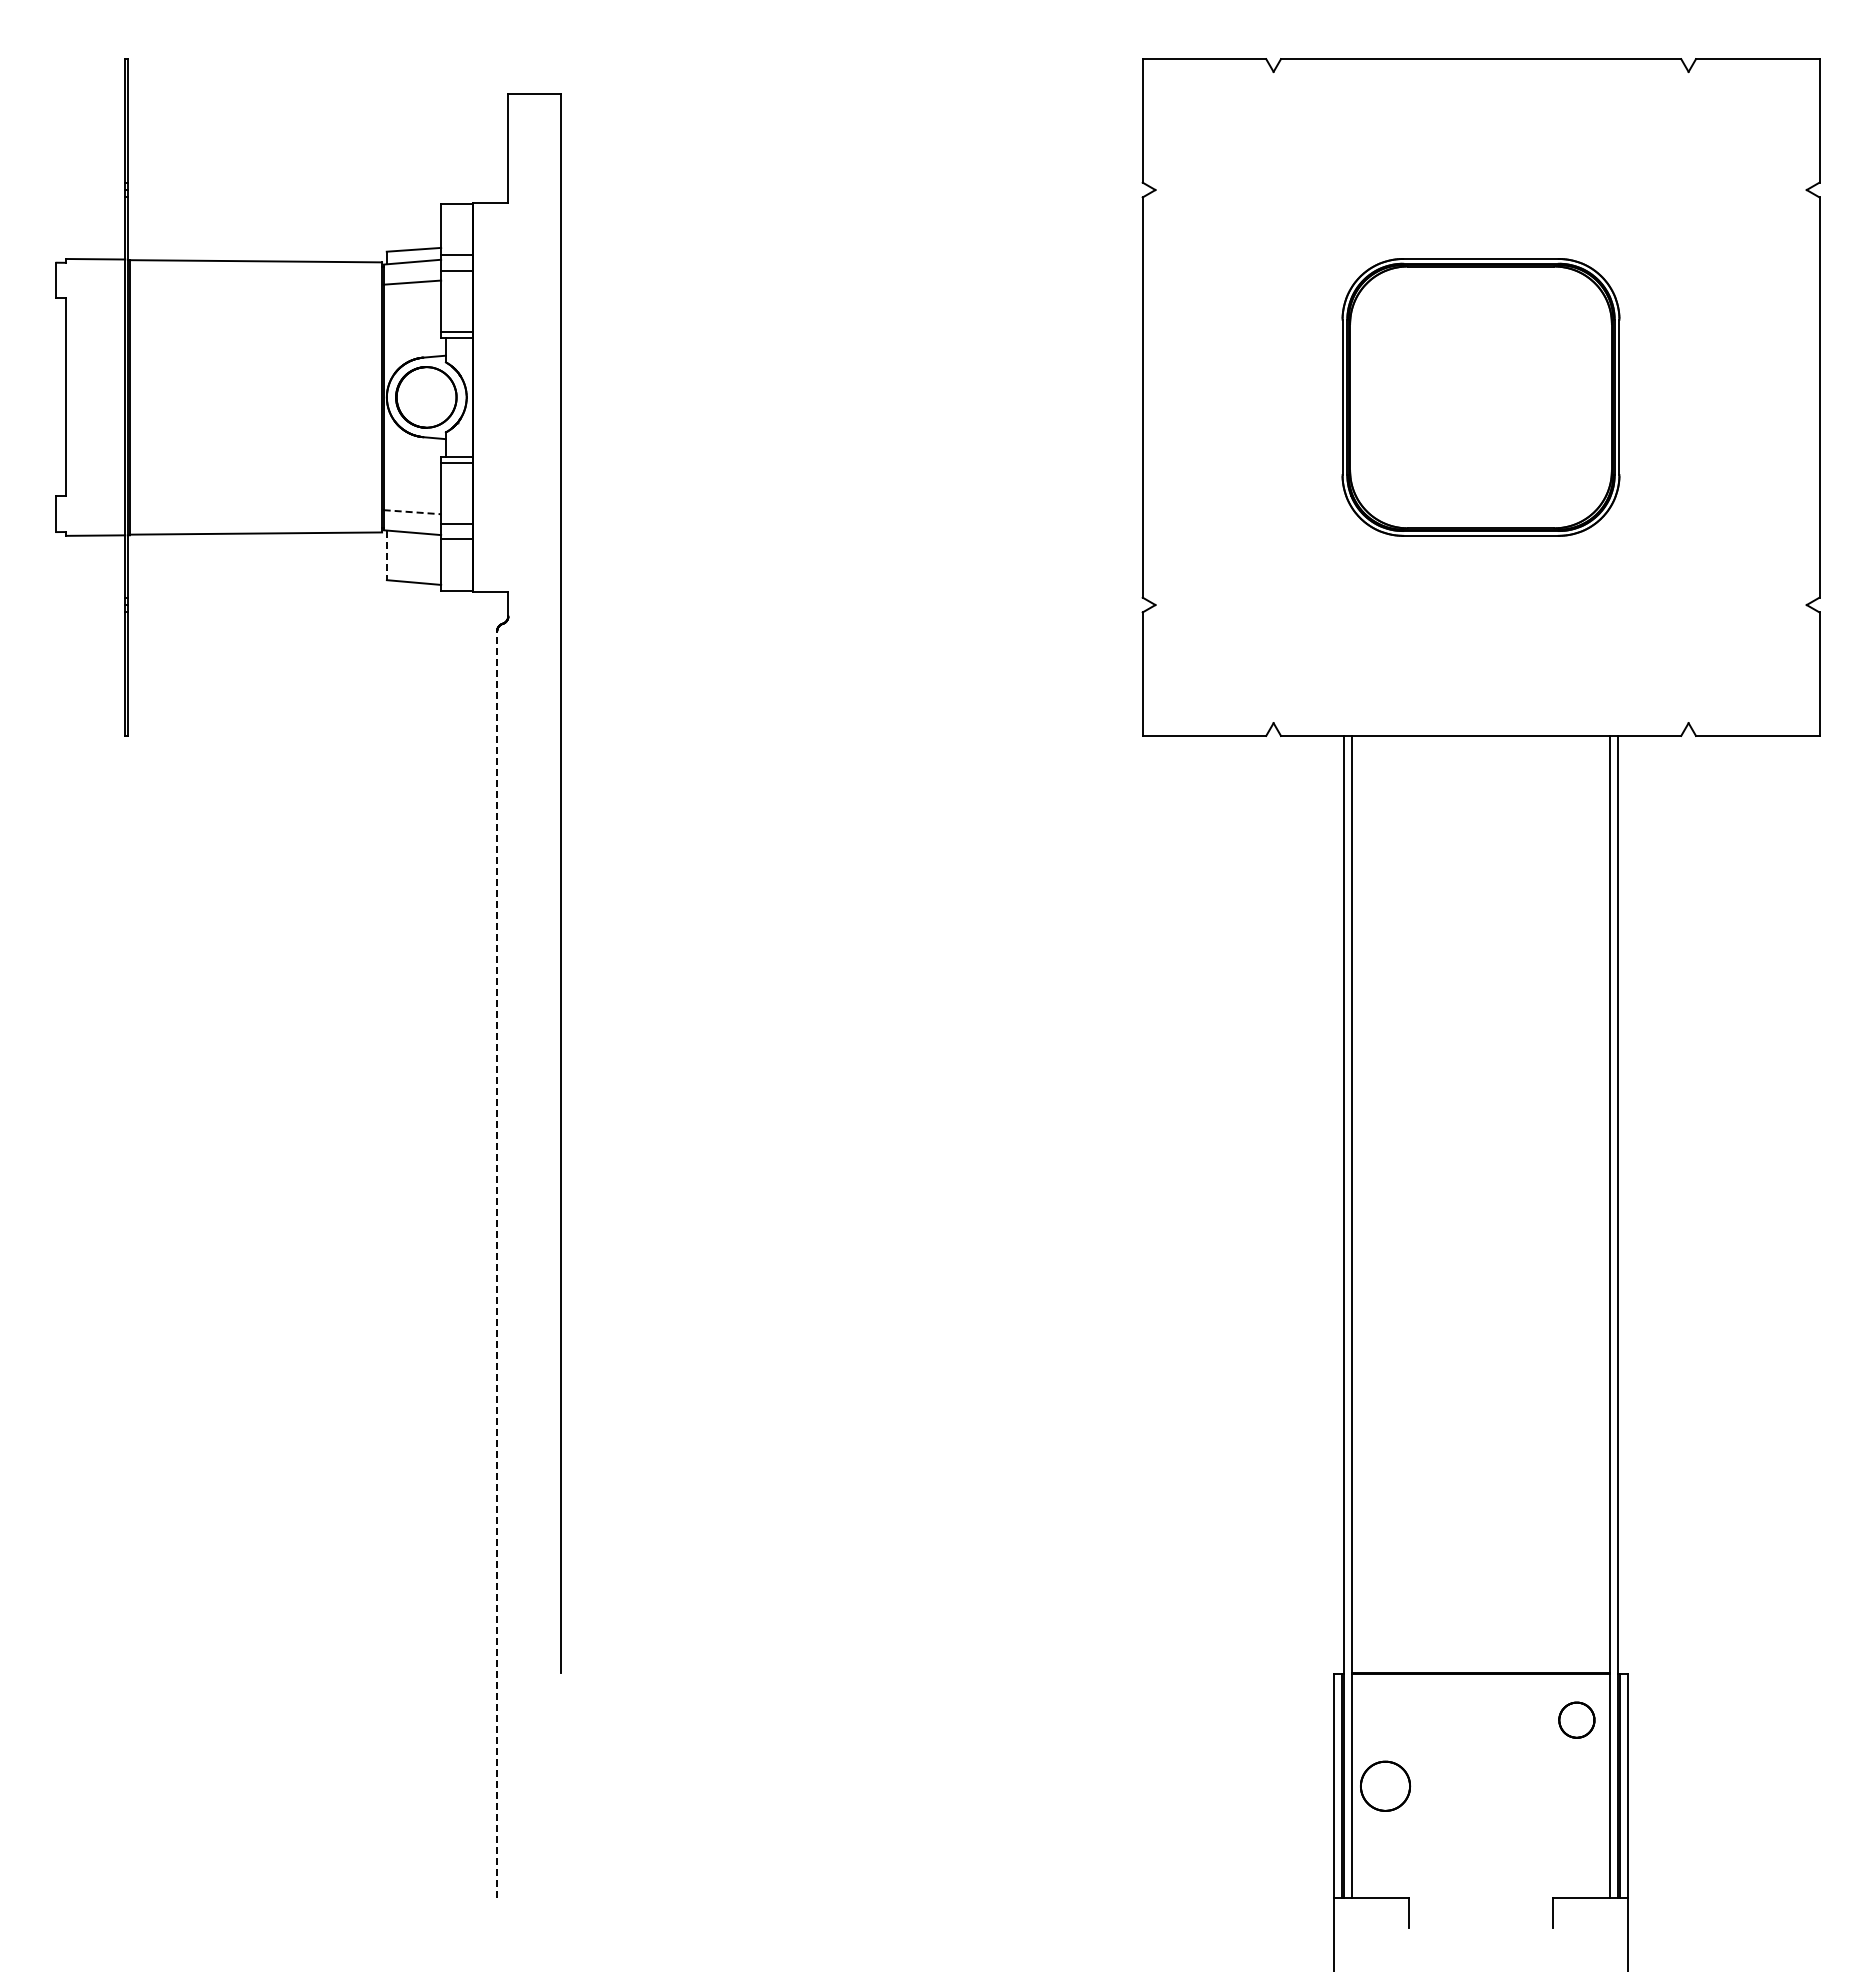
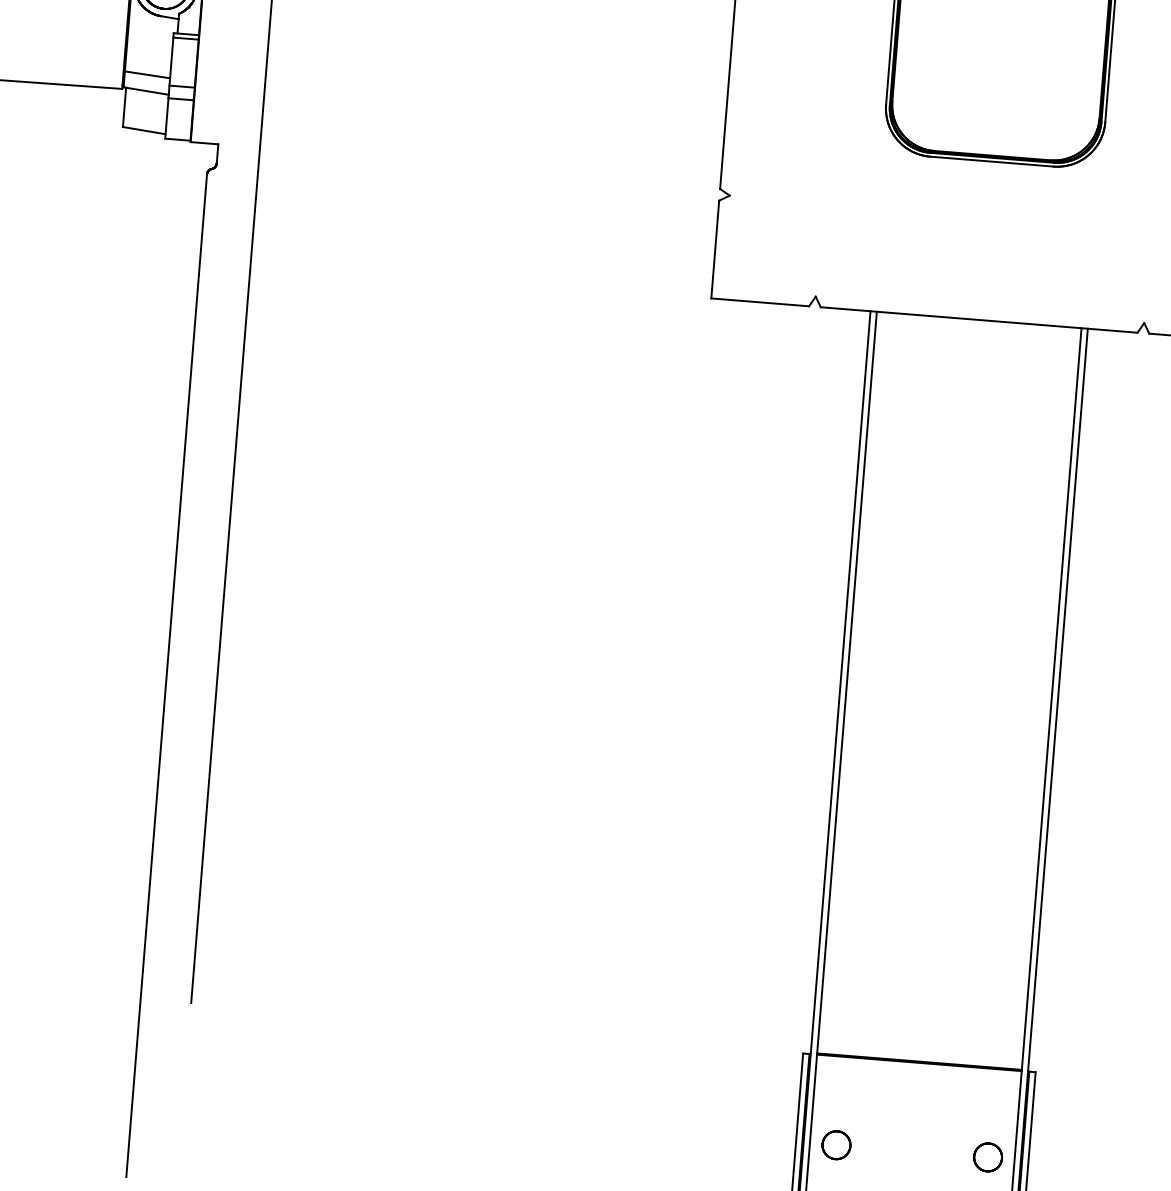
line: (412, 512) -> (147, 75), dashed -> solid
line: (386, 555) -> (124, 107), dashed -> solid
line: (497, 1264) -> (166, 675), dashed -> solid
part: (1576, 1719) -> (987, 1156), moved
part: (1384, 1785) -> (835, 1144), size x0.71

